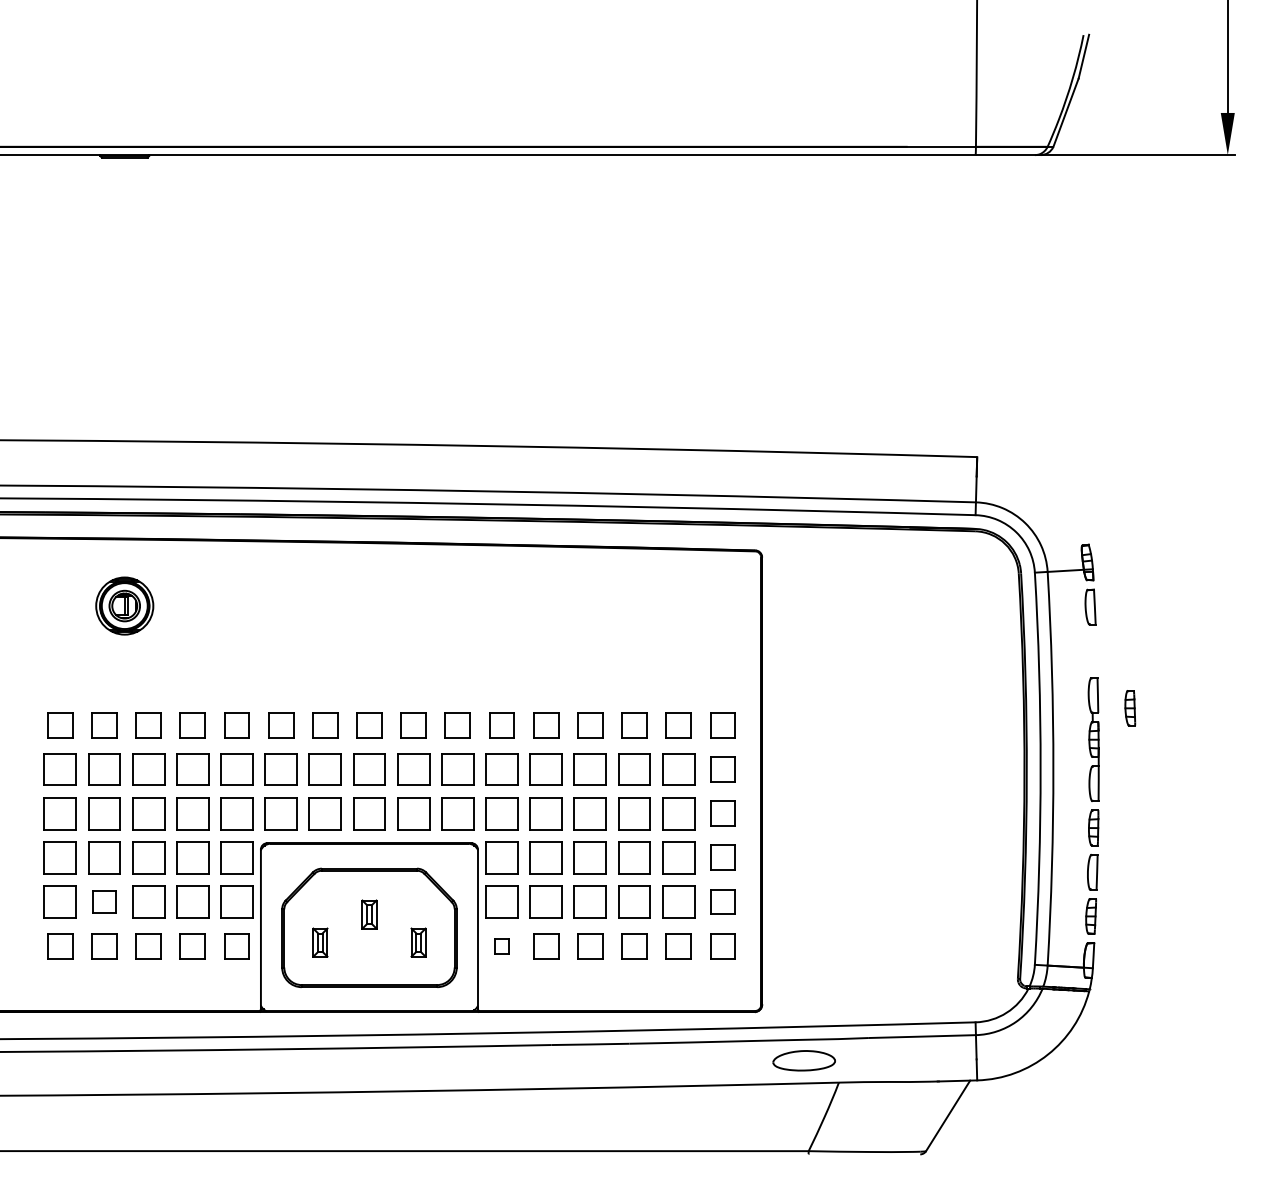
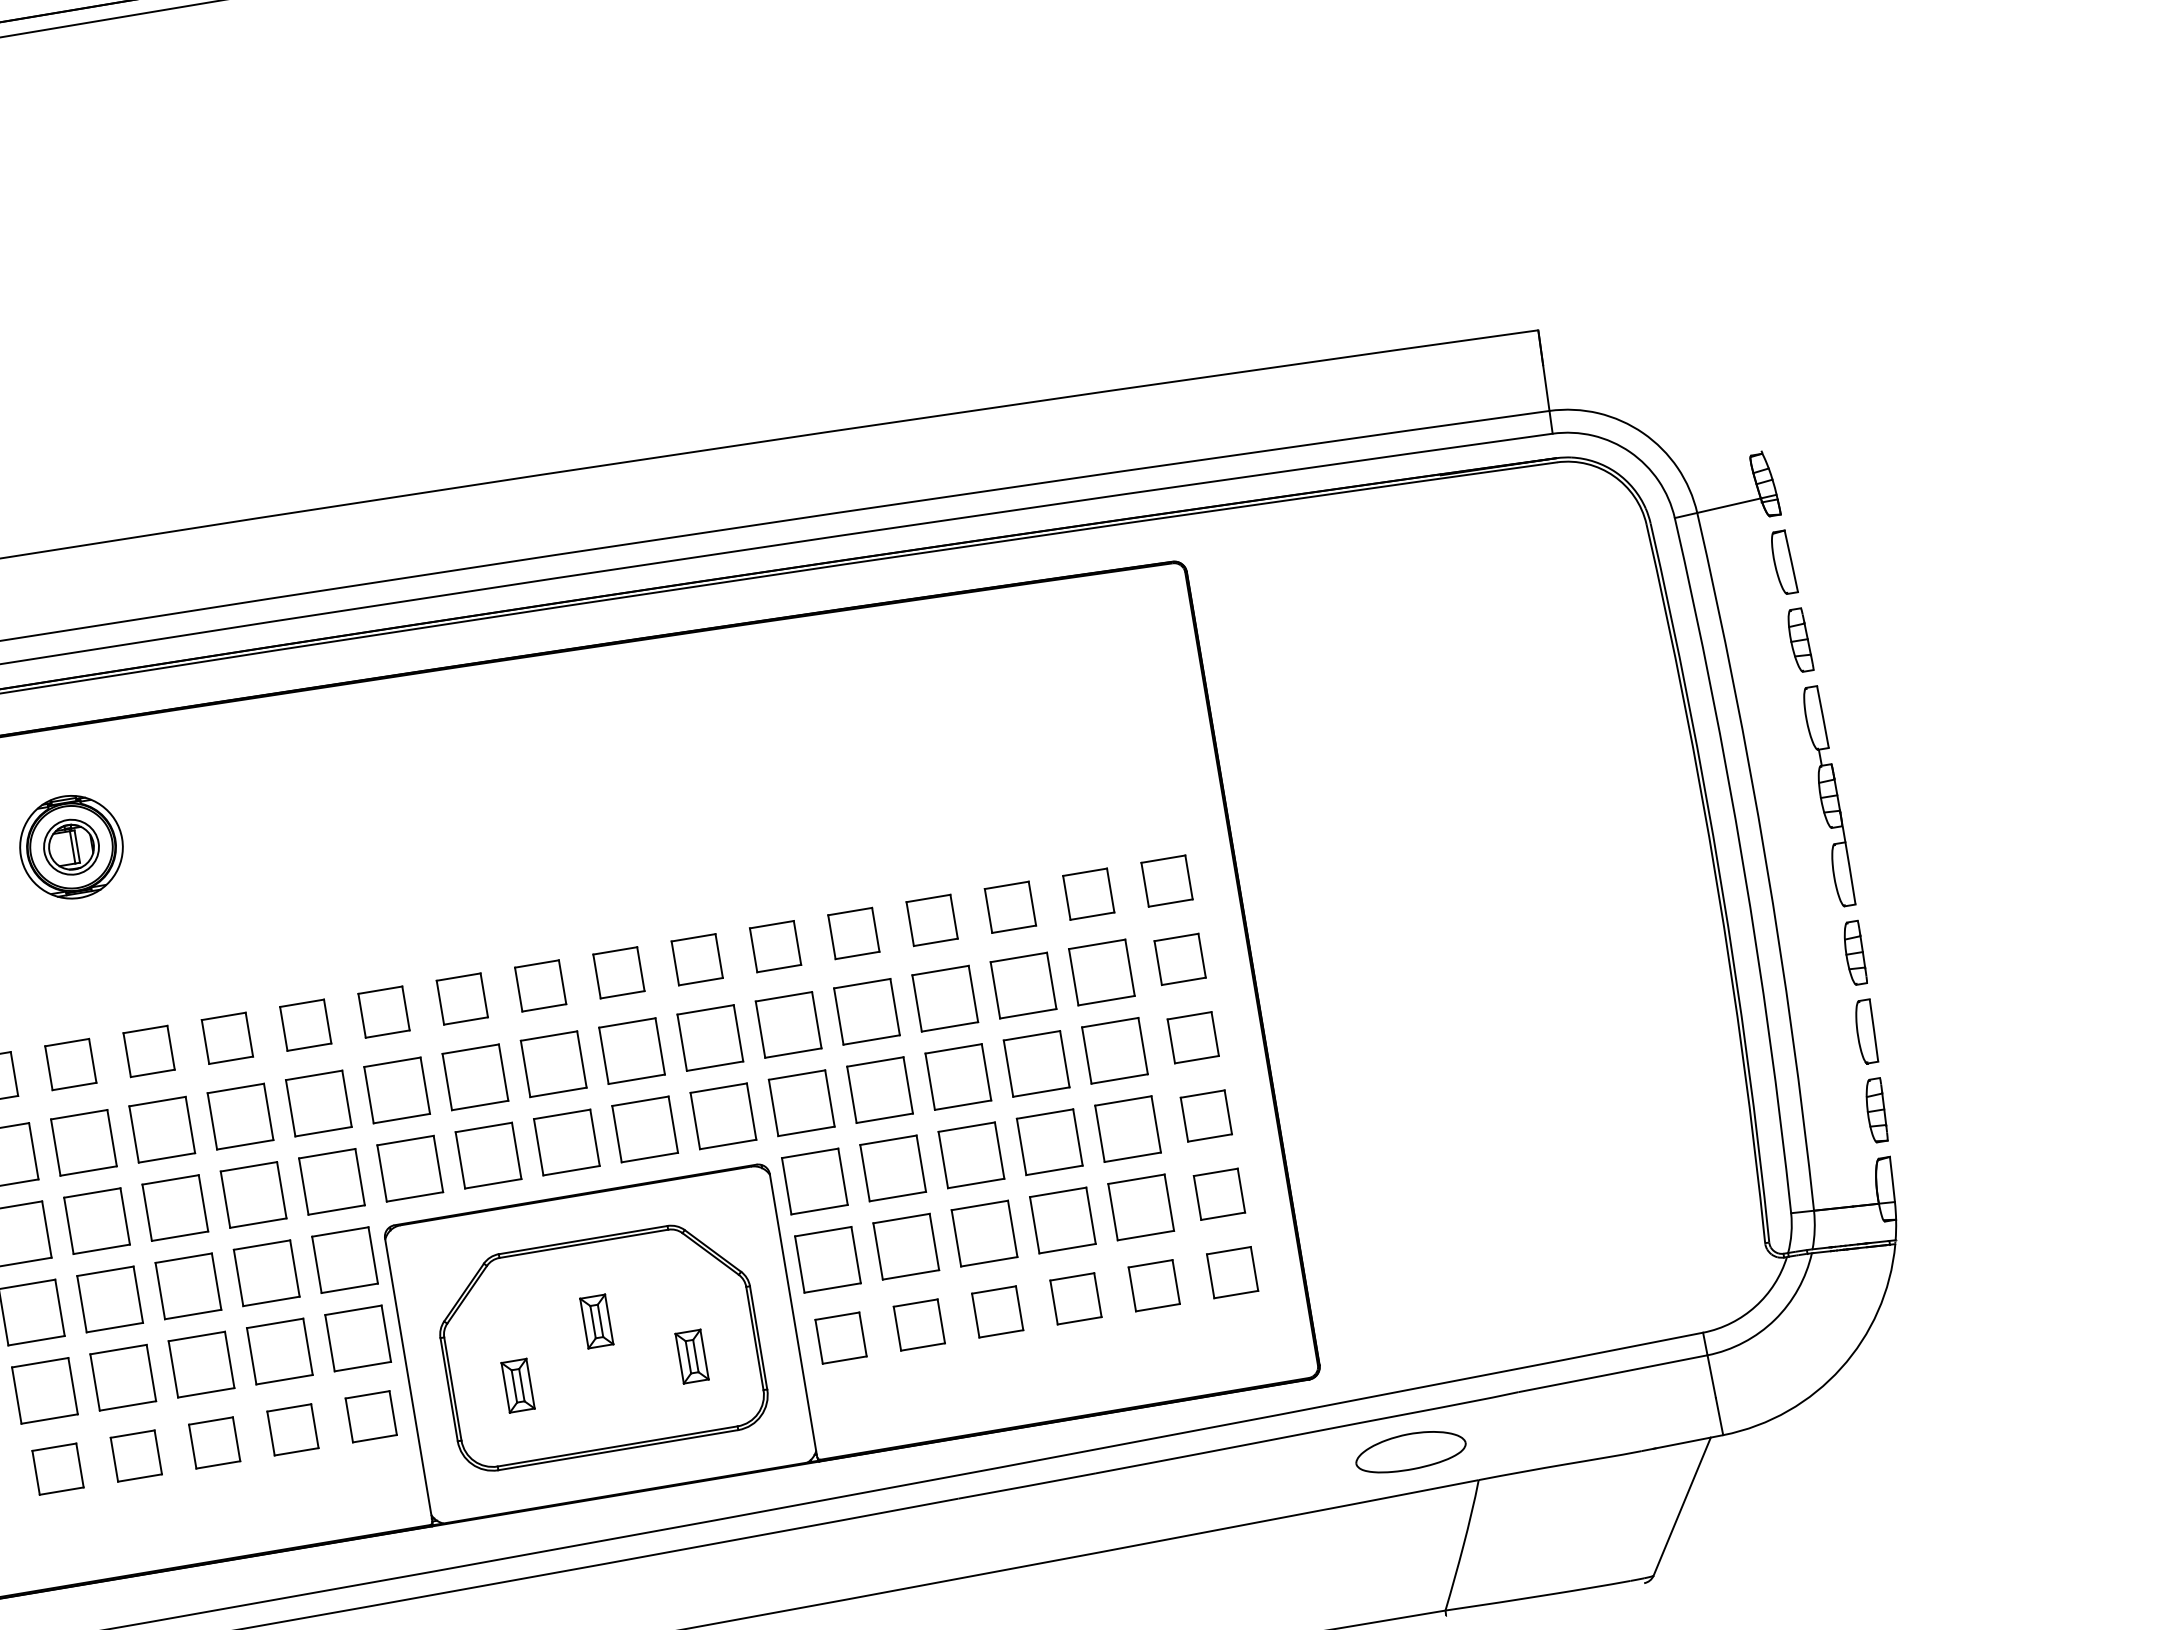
part: (1130, 708) -> (1800, 640), moved
part: (104, 901) -> (123, 1376), size x1.43
part: (501, 946) -> (840, 1338), size x1.67

